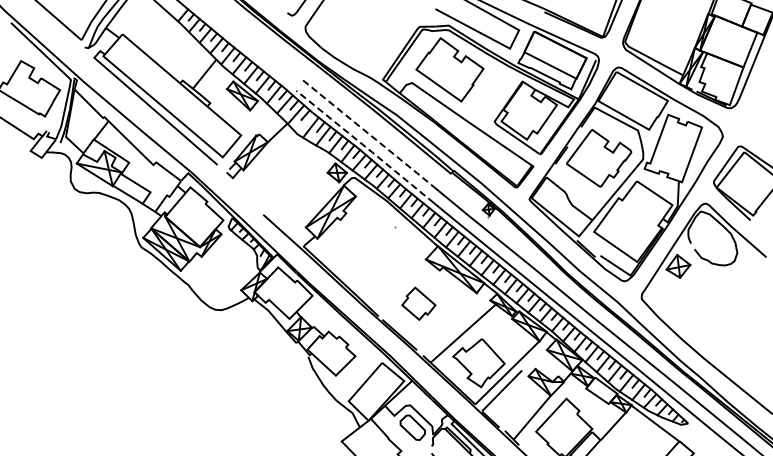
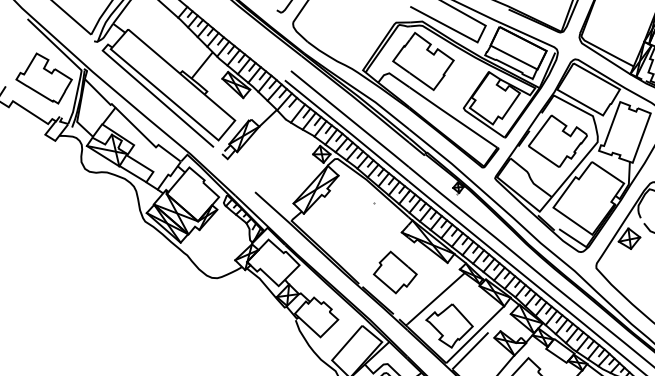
line: (368, 134) -> (349, 119), dashed -> solid
line: (365, 146) -> (347, 130), dashed -> solid
part: (418, 303) -> (395, 272), size x1.43

